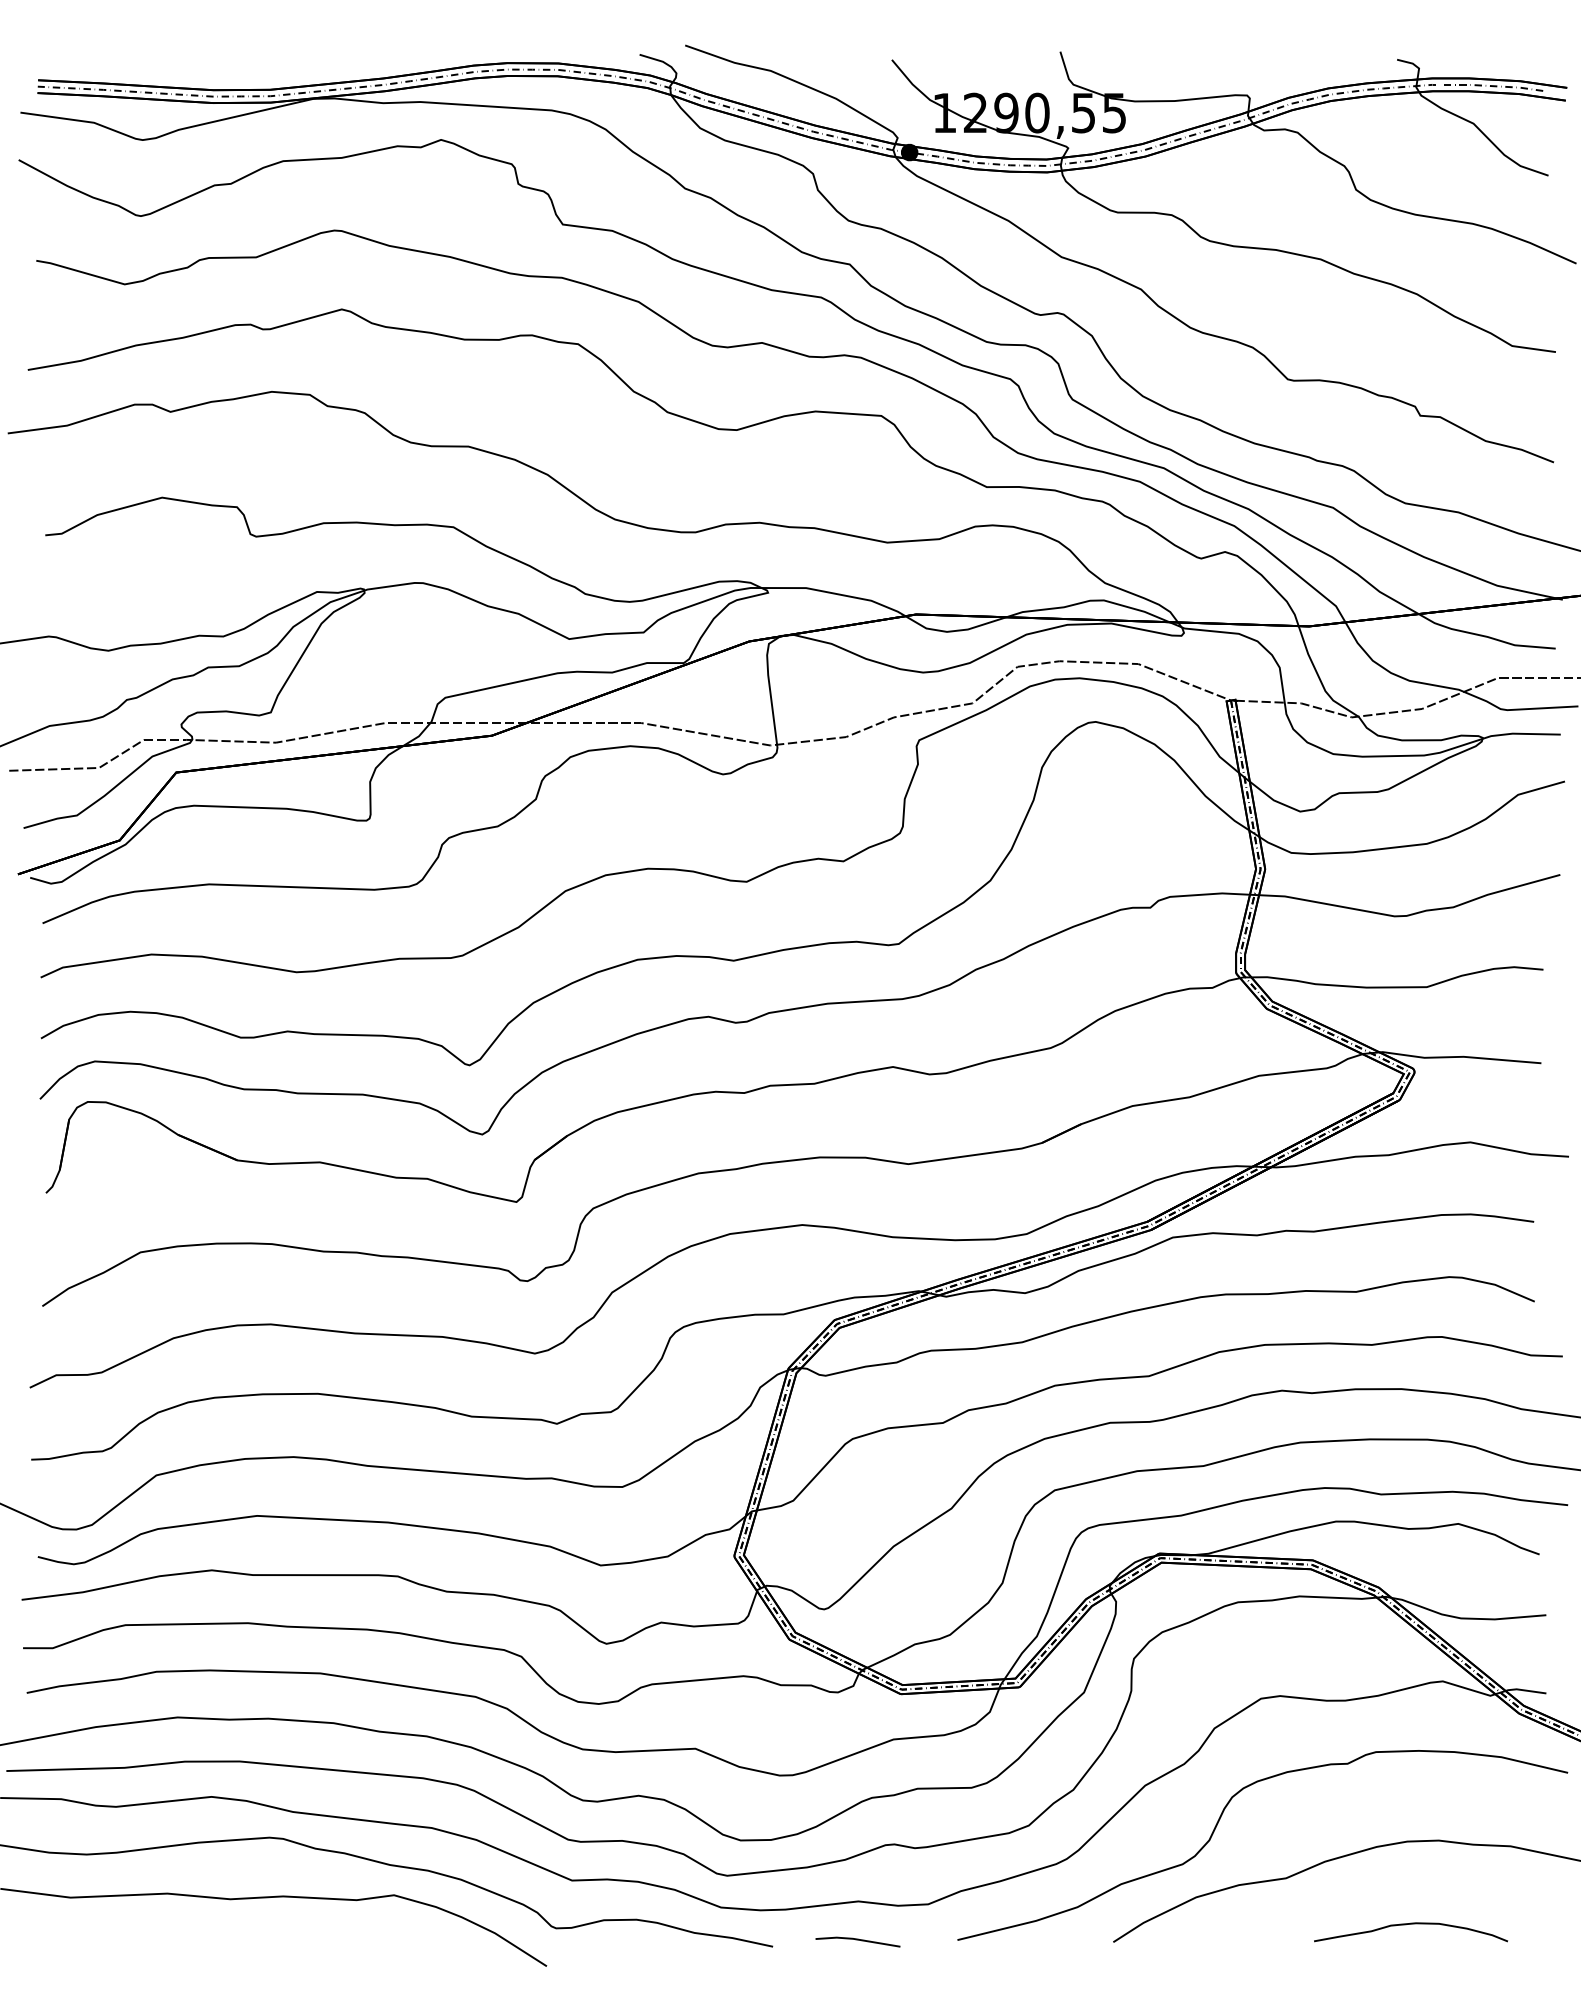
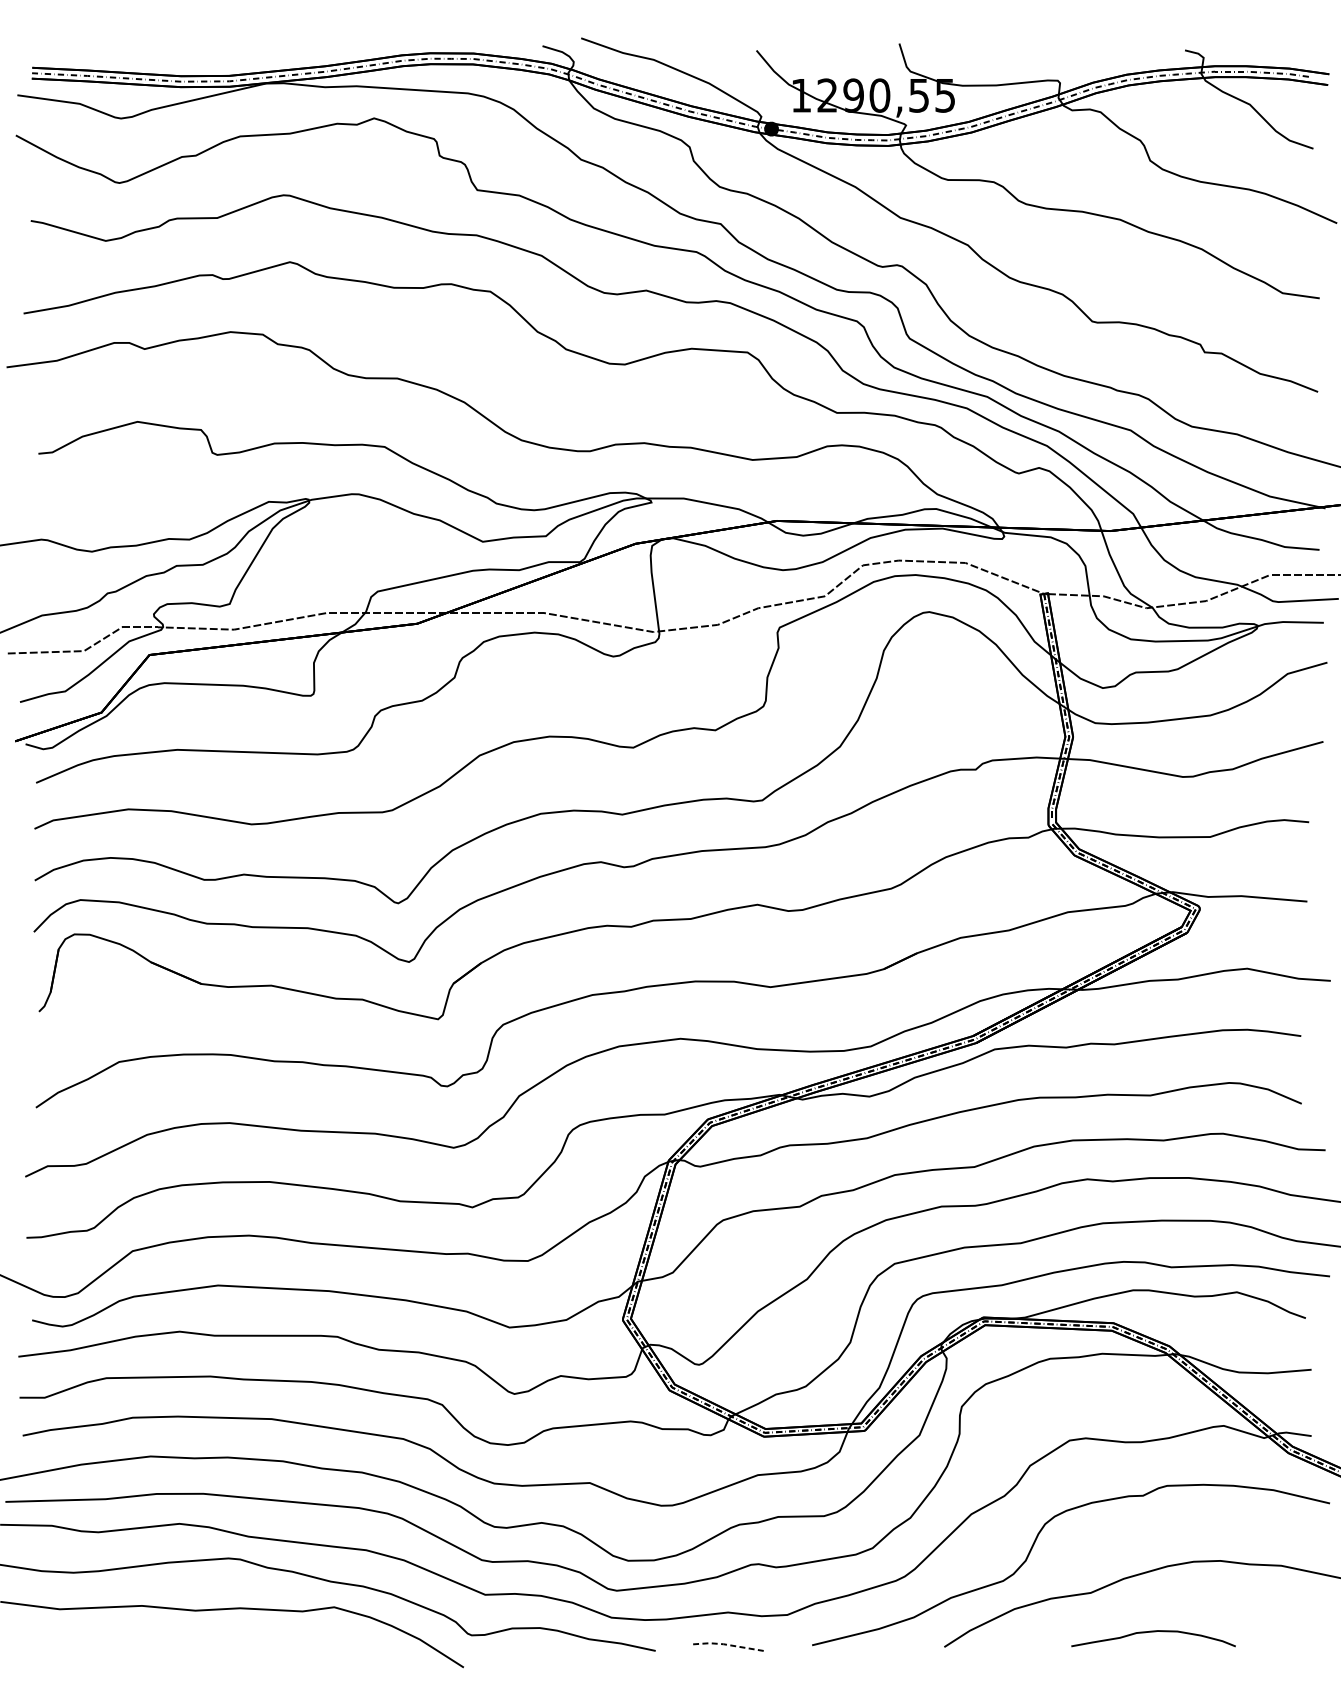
curve: (1411, 1924) -> (1153, 1632), moved
line: (856, 1939) -> (726, 1644), solid -> dashed

